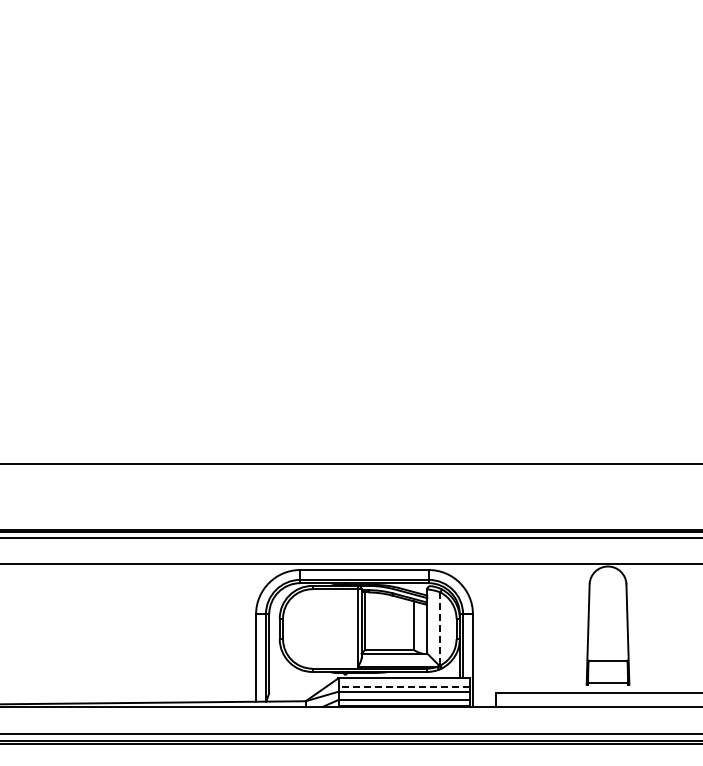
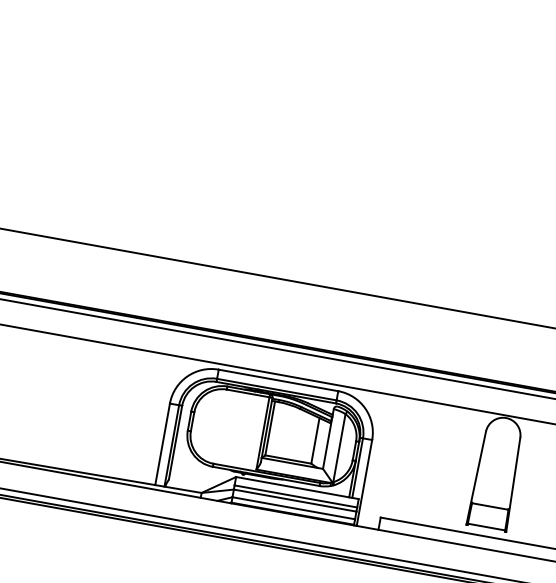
line: (440, 628) -> (339, 447), dashed -> solid
line: (404, 687) -> (296, 496), dashed -> solid

